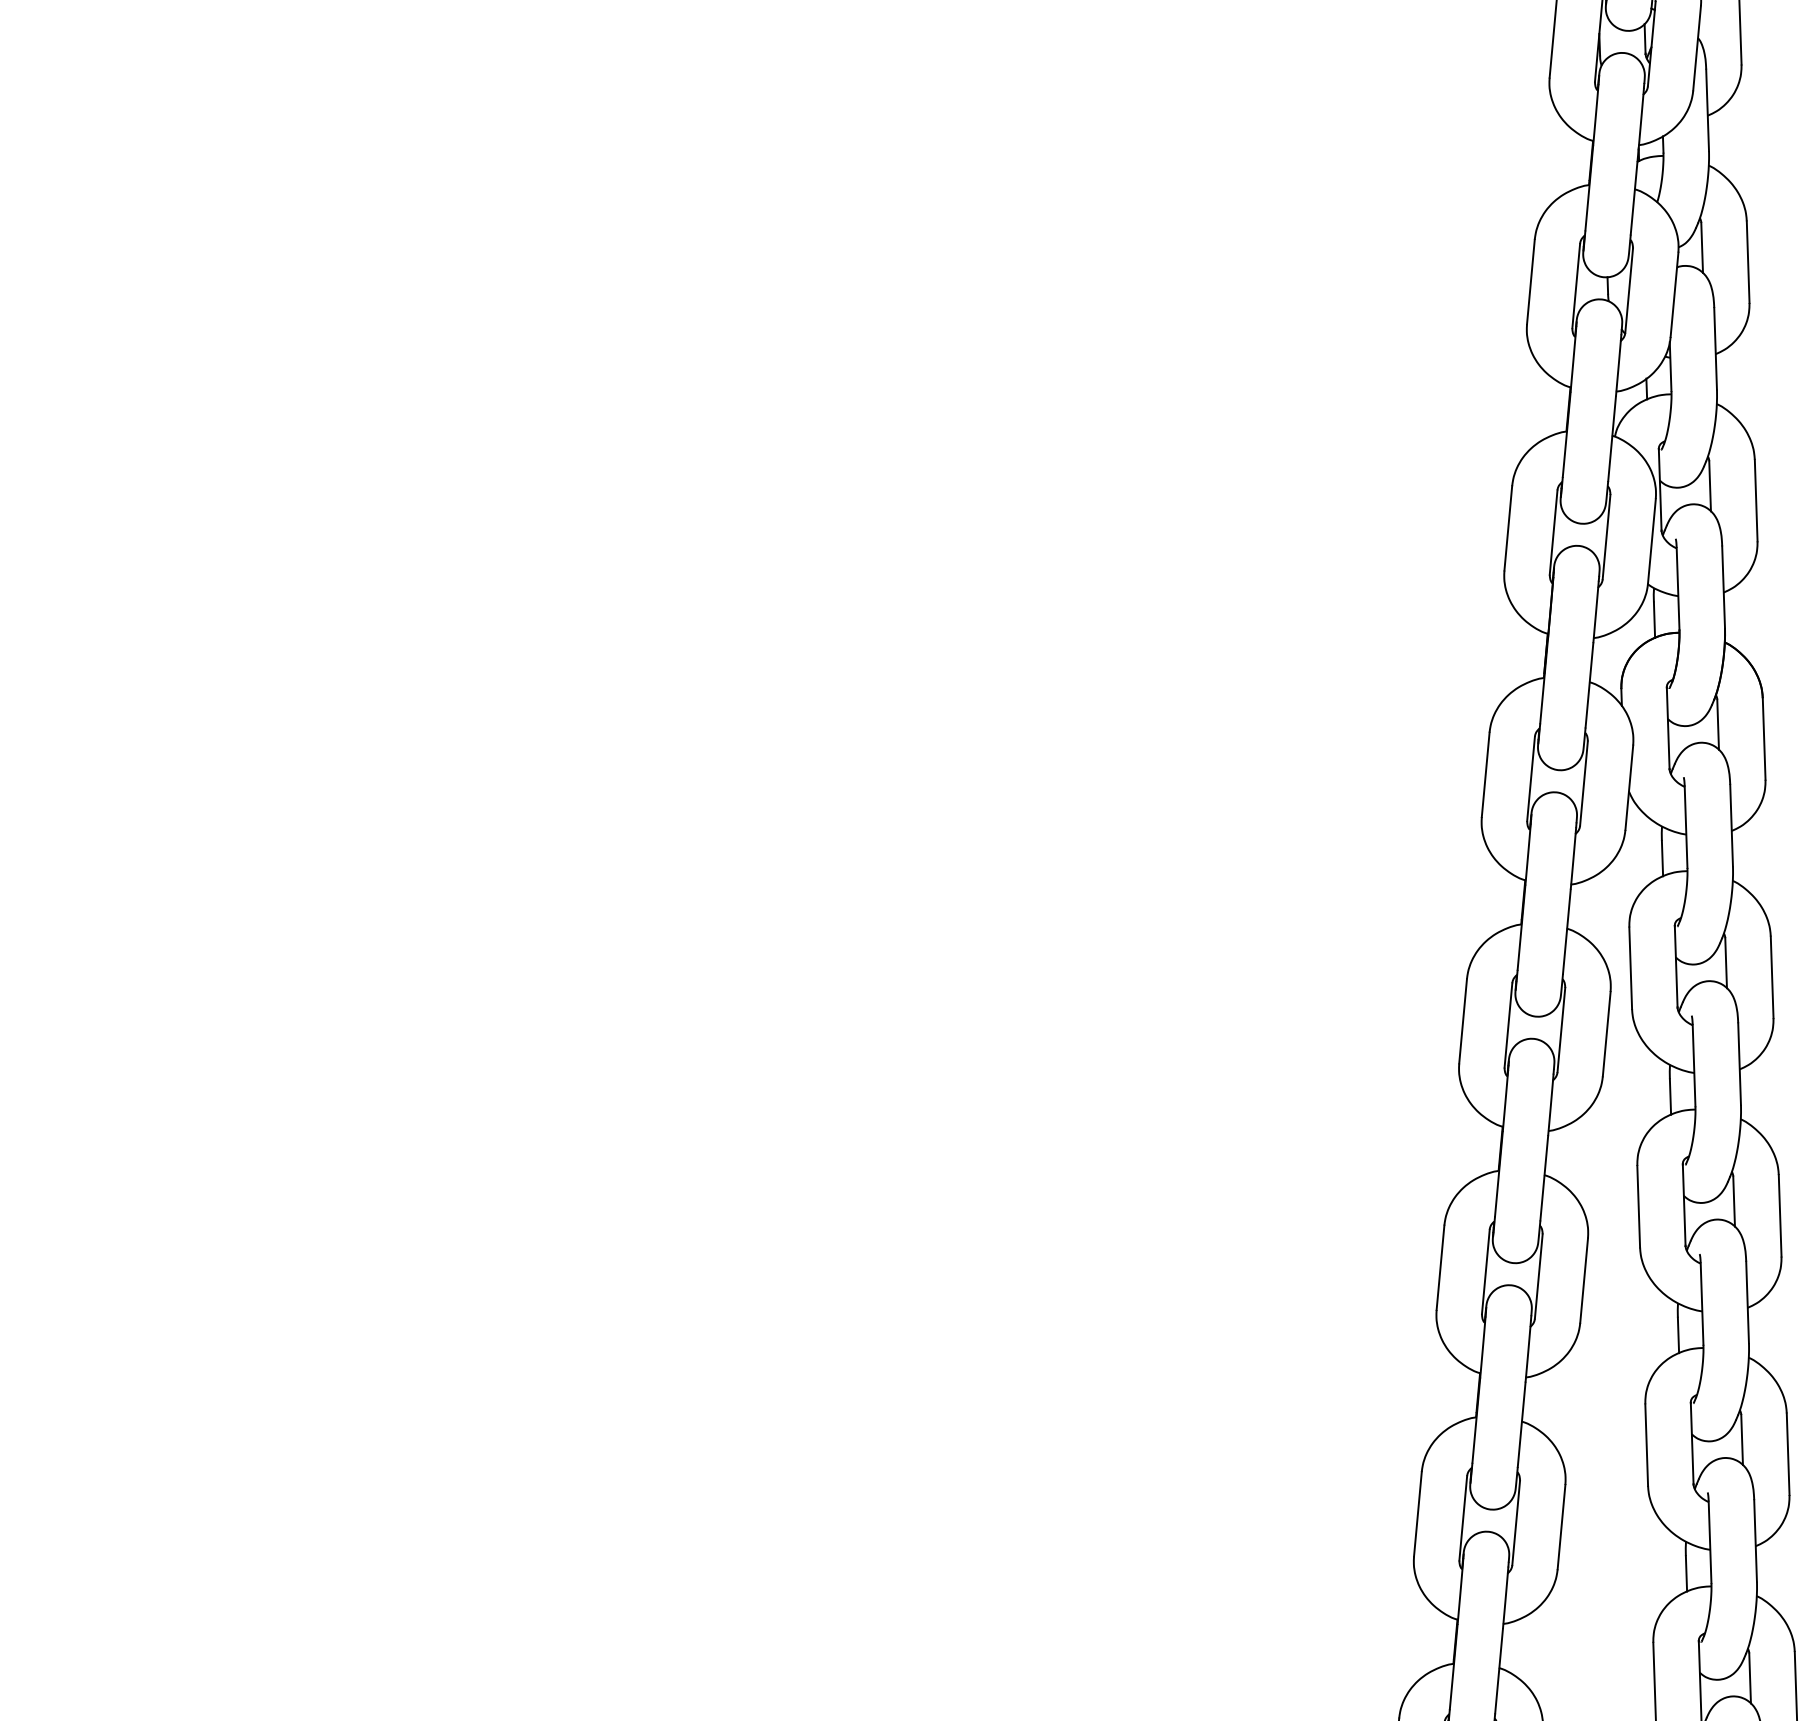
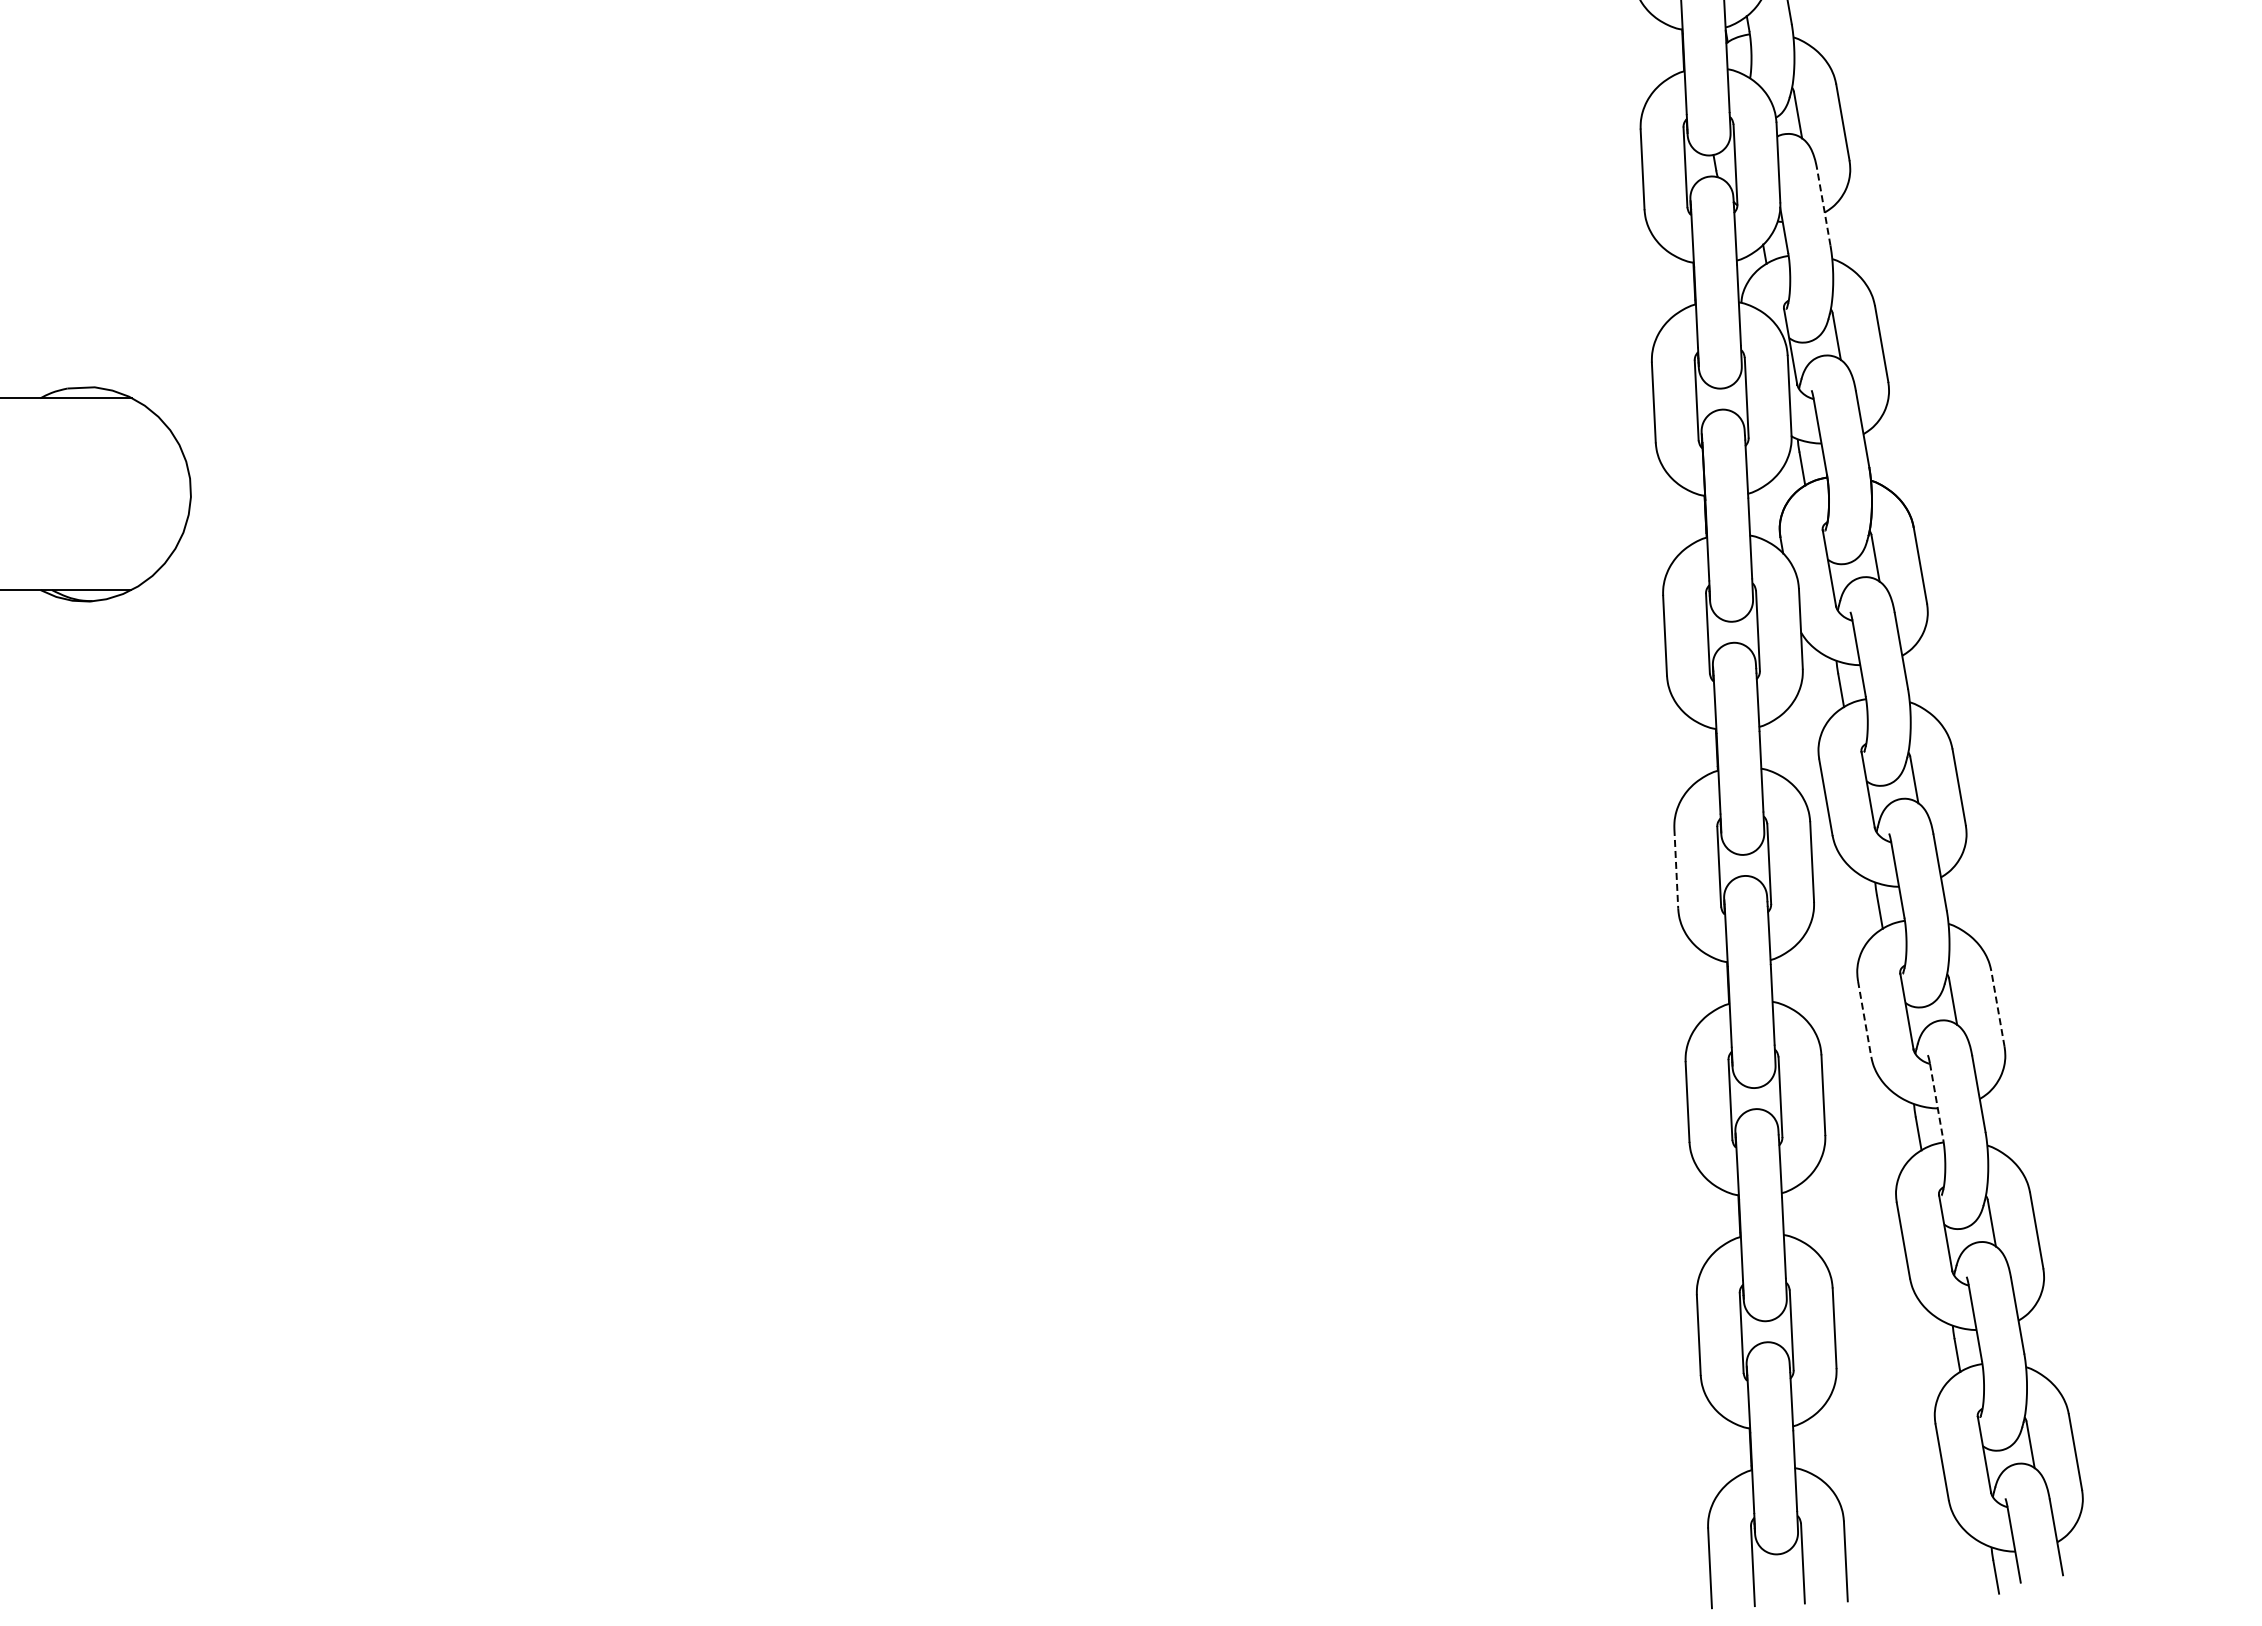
line: (1715, 348) -> (1823, 207), solid -> dashed
line: (1463, 1020) -> (1676, 868), solid -> dashed
line: (1638, 1207) -> (1864, 1019), solid -> dashed
line: (1779, 1215) -> (1997, 1008), solid -> dashed
line: (1701, 1305) -> (1936, 1102), solid -> dashed

